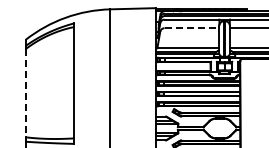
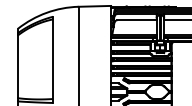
line: (192, 28) -> (137, 20), dashed -> solid
line: (25, 93) -> (18, 66), dashed -> solid

